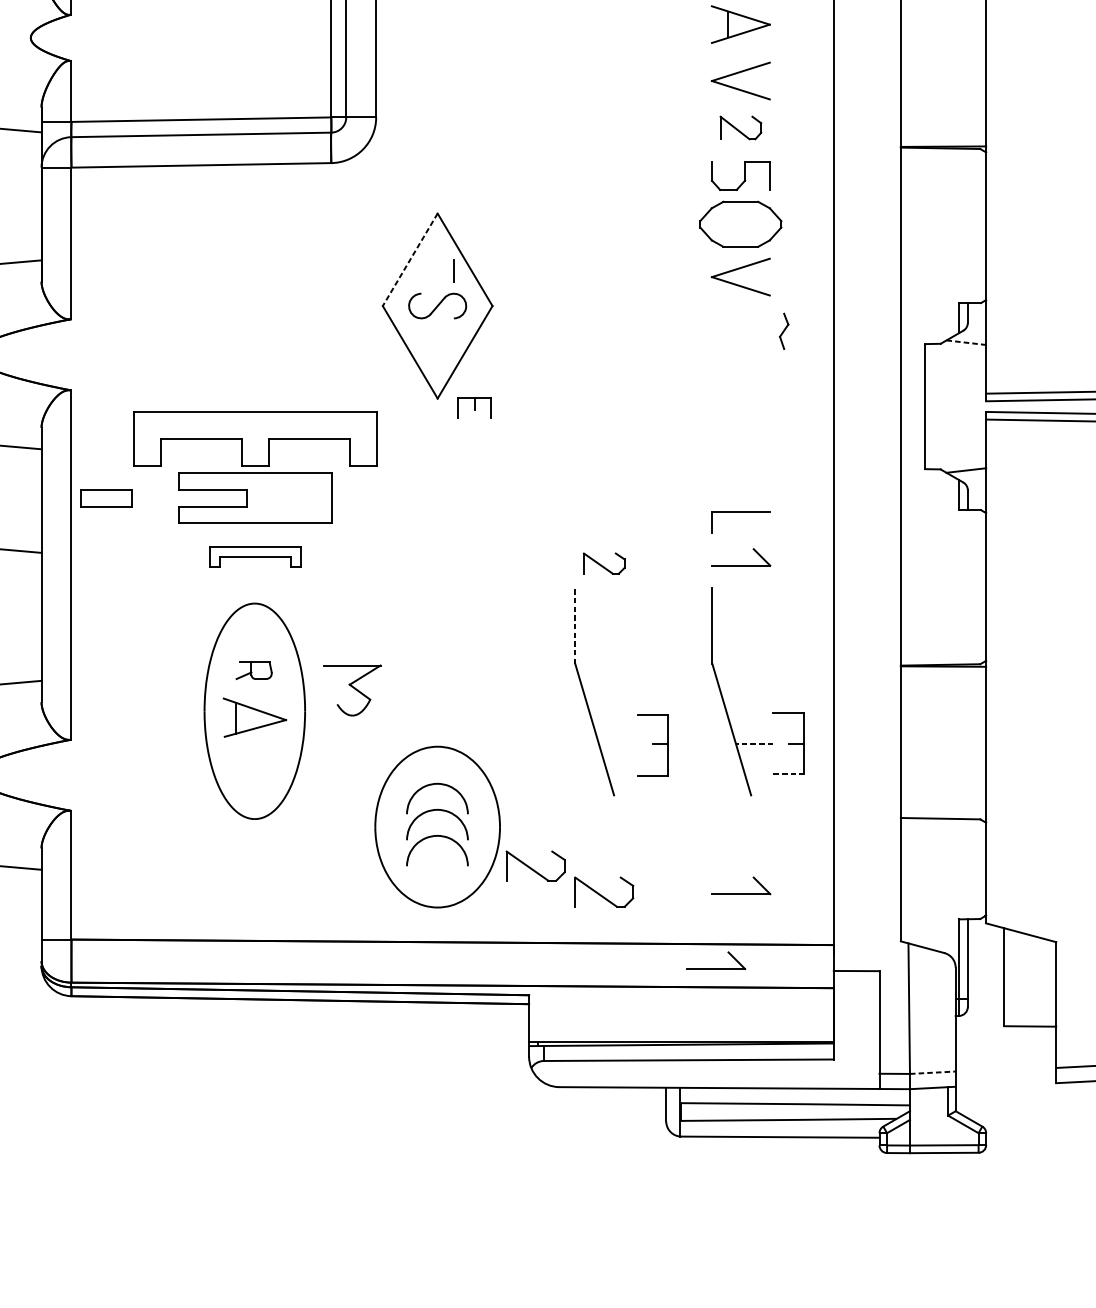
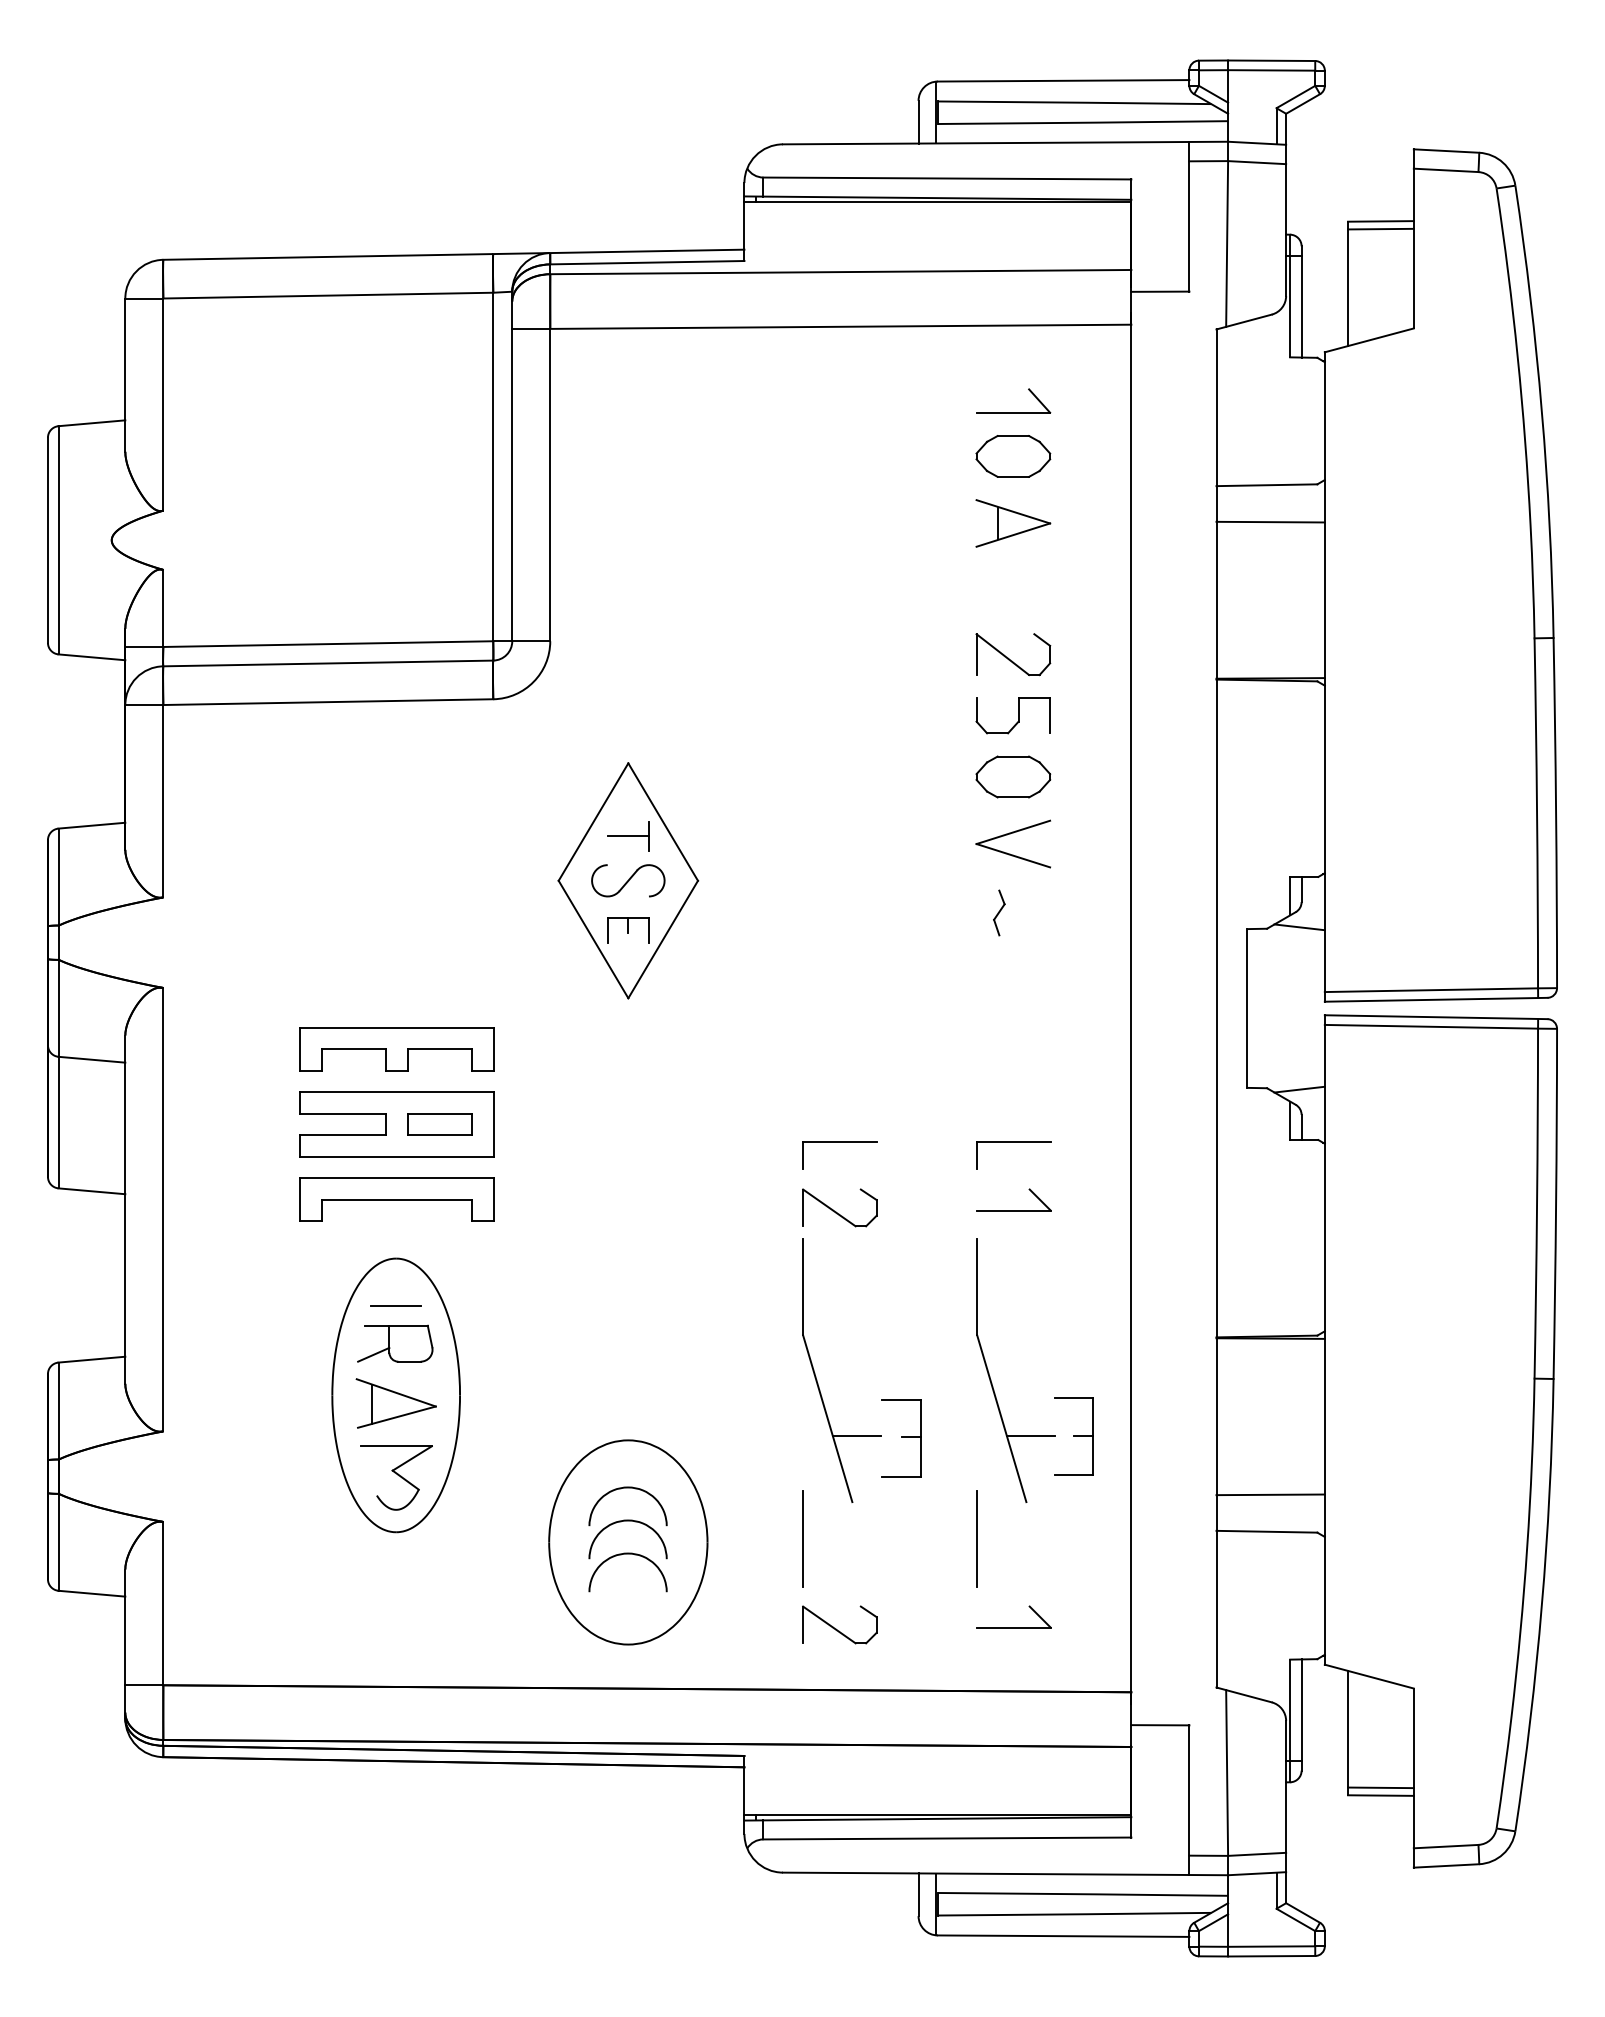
line: (943, 23) -> (1270, 521), added
part: (738, 73) -> (1010, 585), removed
part: (740, 127) -> (1013, 654), size x1.43
part: (740, 223) -> (1013, 776), size x0.71
line: (410, 260) -> (593, 822), dashed -> solid
line: (437, 271) -> (627, 836), added
part: (784, 331) -> (999, 912), moved
line: (966, 342) -> (1300, 927), dashed -> solid
part: (474, 408) -> (628, 930), moved
part: (255, 438) -> (396, 1049), size x0.62
part: (106, 497) -> (439, 1124), moved
part: (603, 512) -> (839, 1142), added
part: (255, 557) -> (396, 1199), size x1.67
part: (603, 563) -> (839, 1207), size x1.43
line: (575, 625) -> (803, 1286), dashed -> solid
line: (255, 641) -> (396, 1306), added
part: (254, 670) -> (395, 1343), size x1.67
part: (352, 690) -> (396, 1477), moved
line: (617, 743) -> (856, 1436), added
line: (754, 743) -> (1030, 1436), dashed -> solid
line: (789, 774) -> (1074, 1475), dashed -> solid
line: (943, 789) -> (1270, 1494), added
line: (575, 824) -> (803, 1538), added
line: (712, 824) -> (977, 1538), added
part: (535, 865) -> (752, 1591), removed
part: (715, 968) -> (981, 1722), removed
line: (1029, 1020) -> (1380, 1787), added
line: (933, 1072) -> (1257, 1854), dashed -> solid

